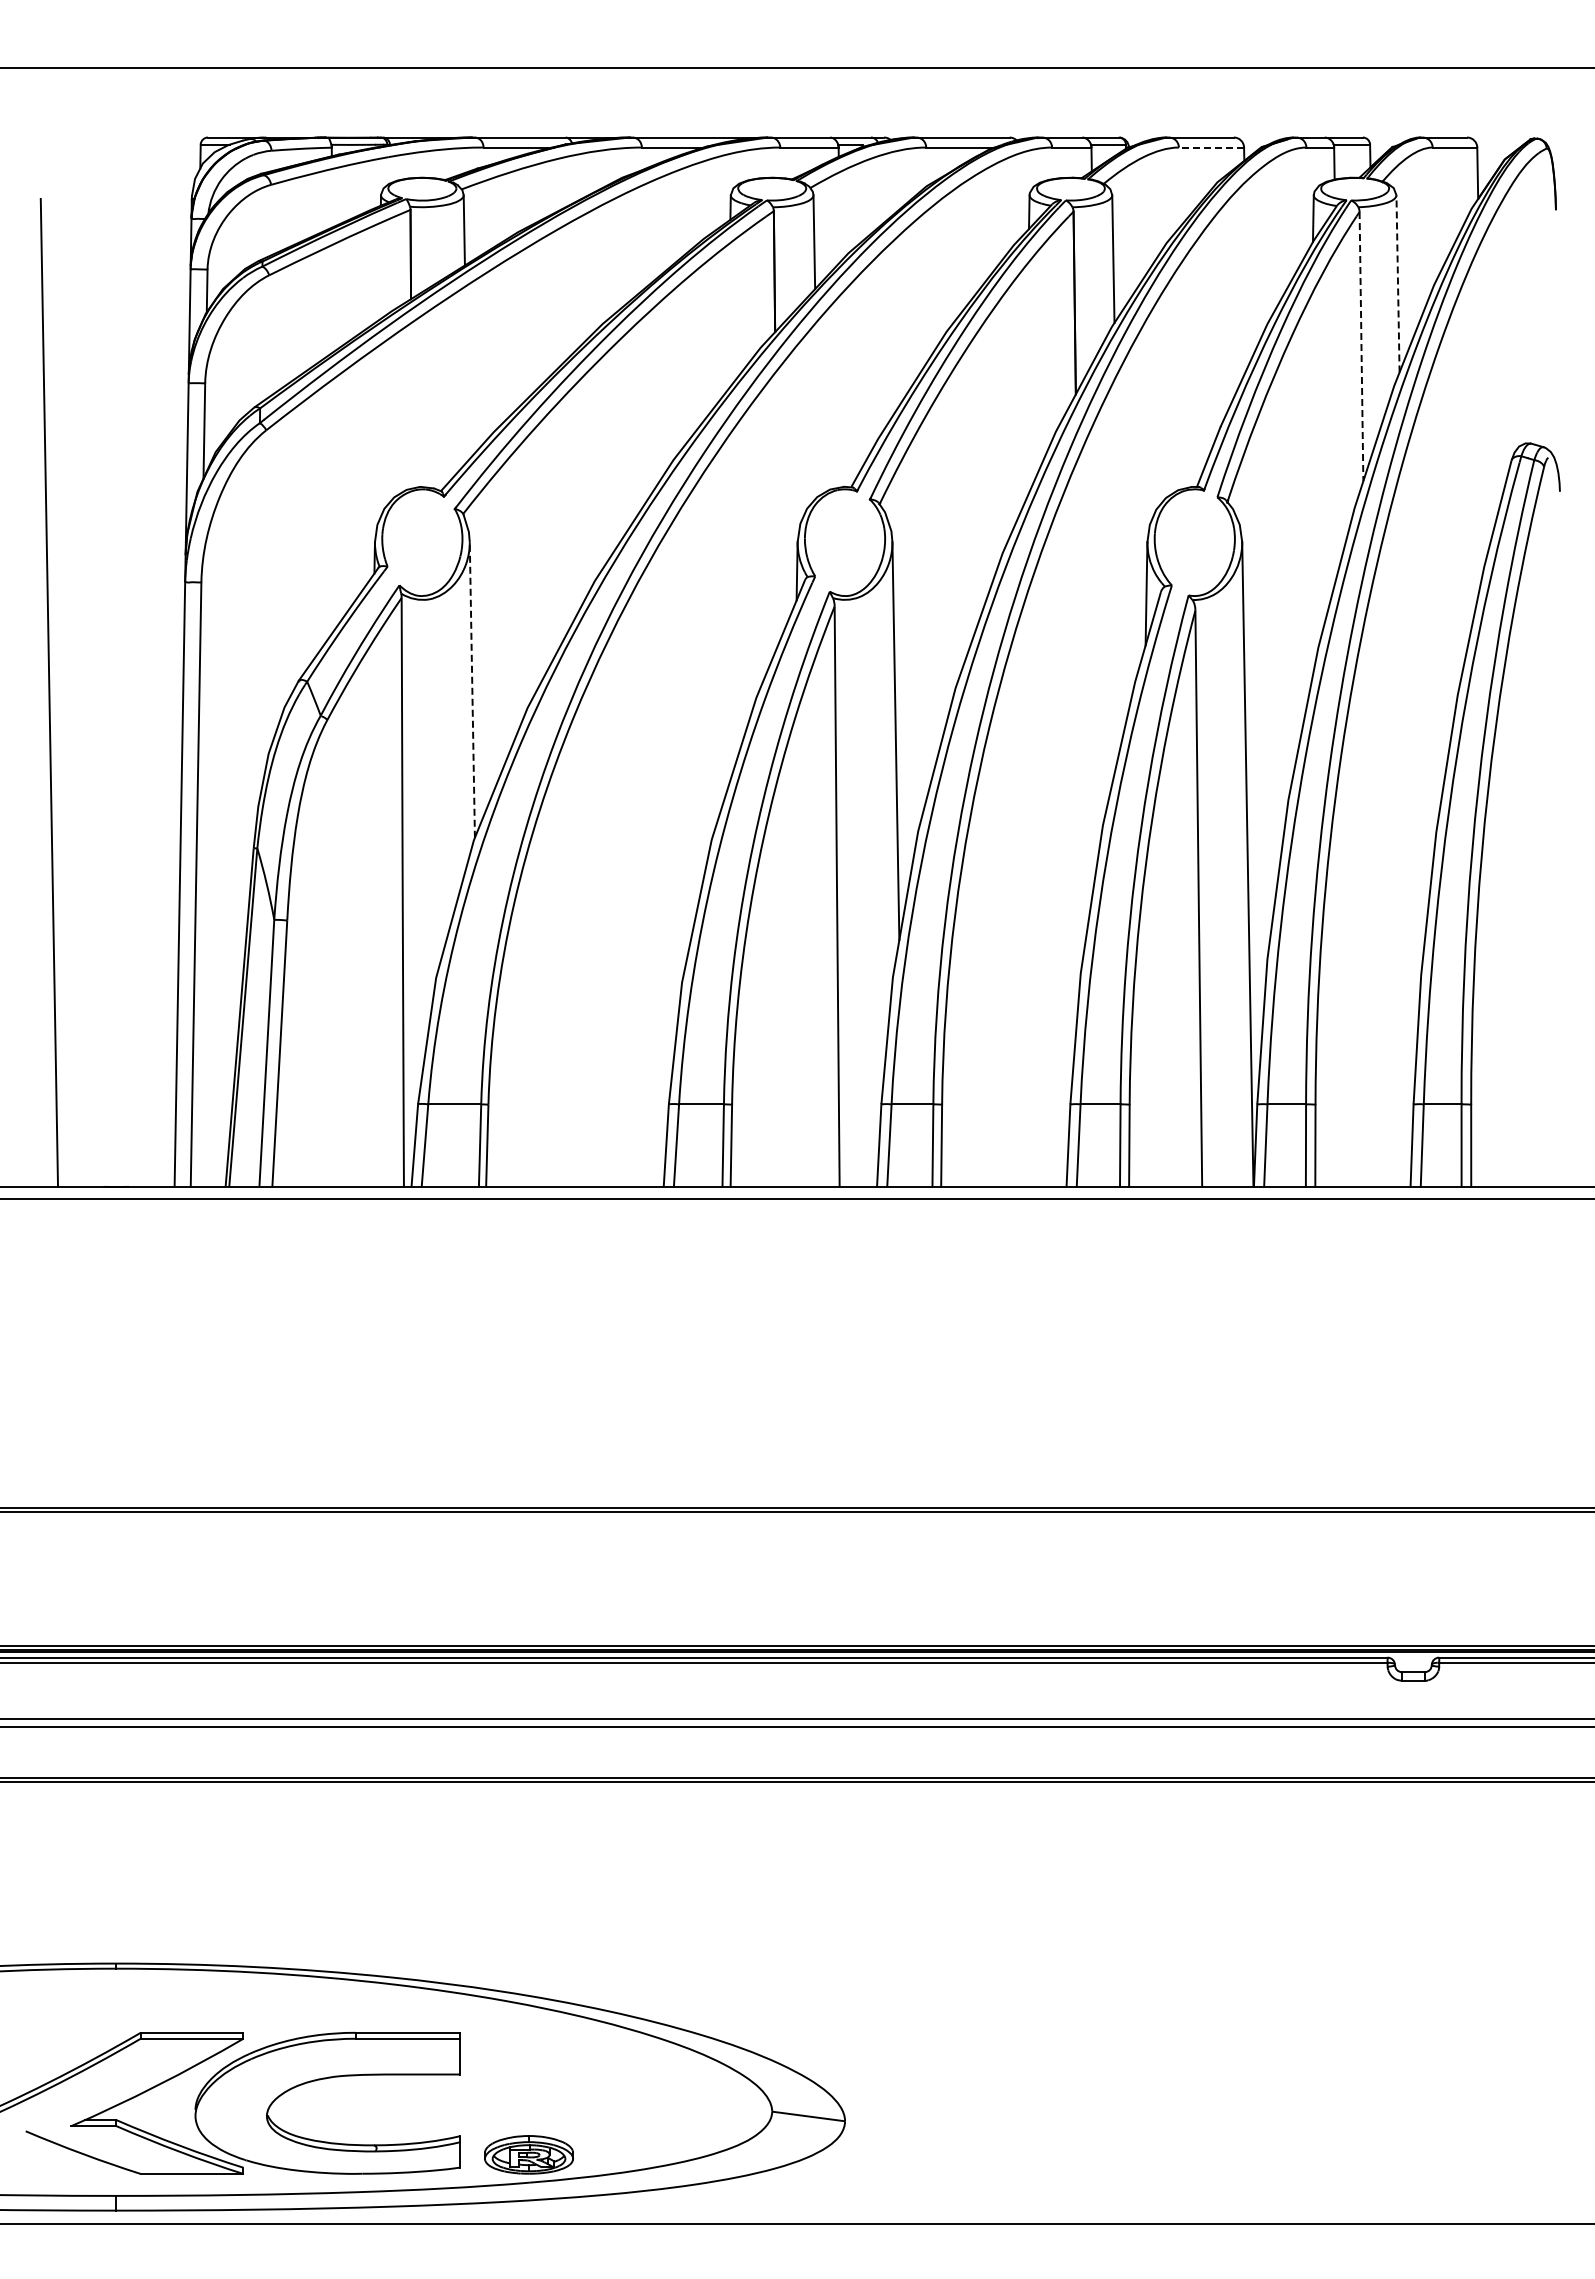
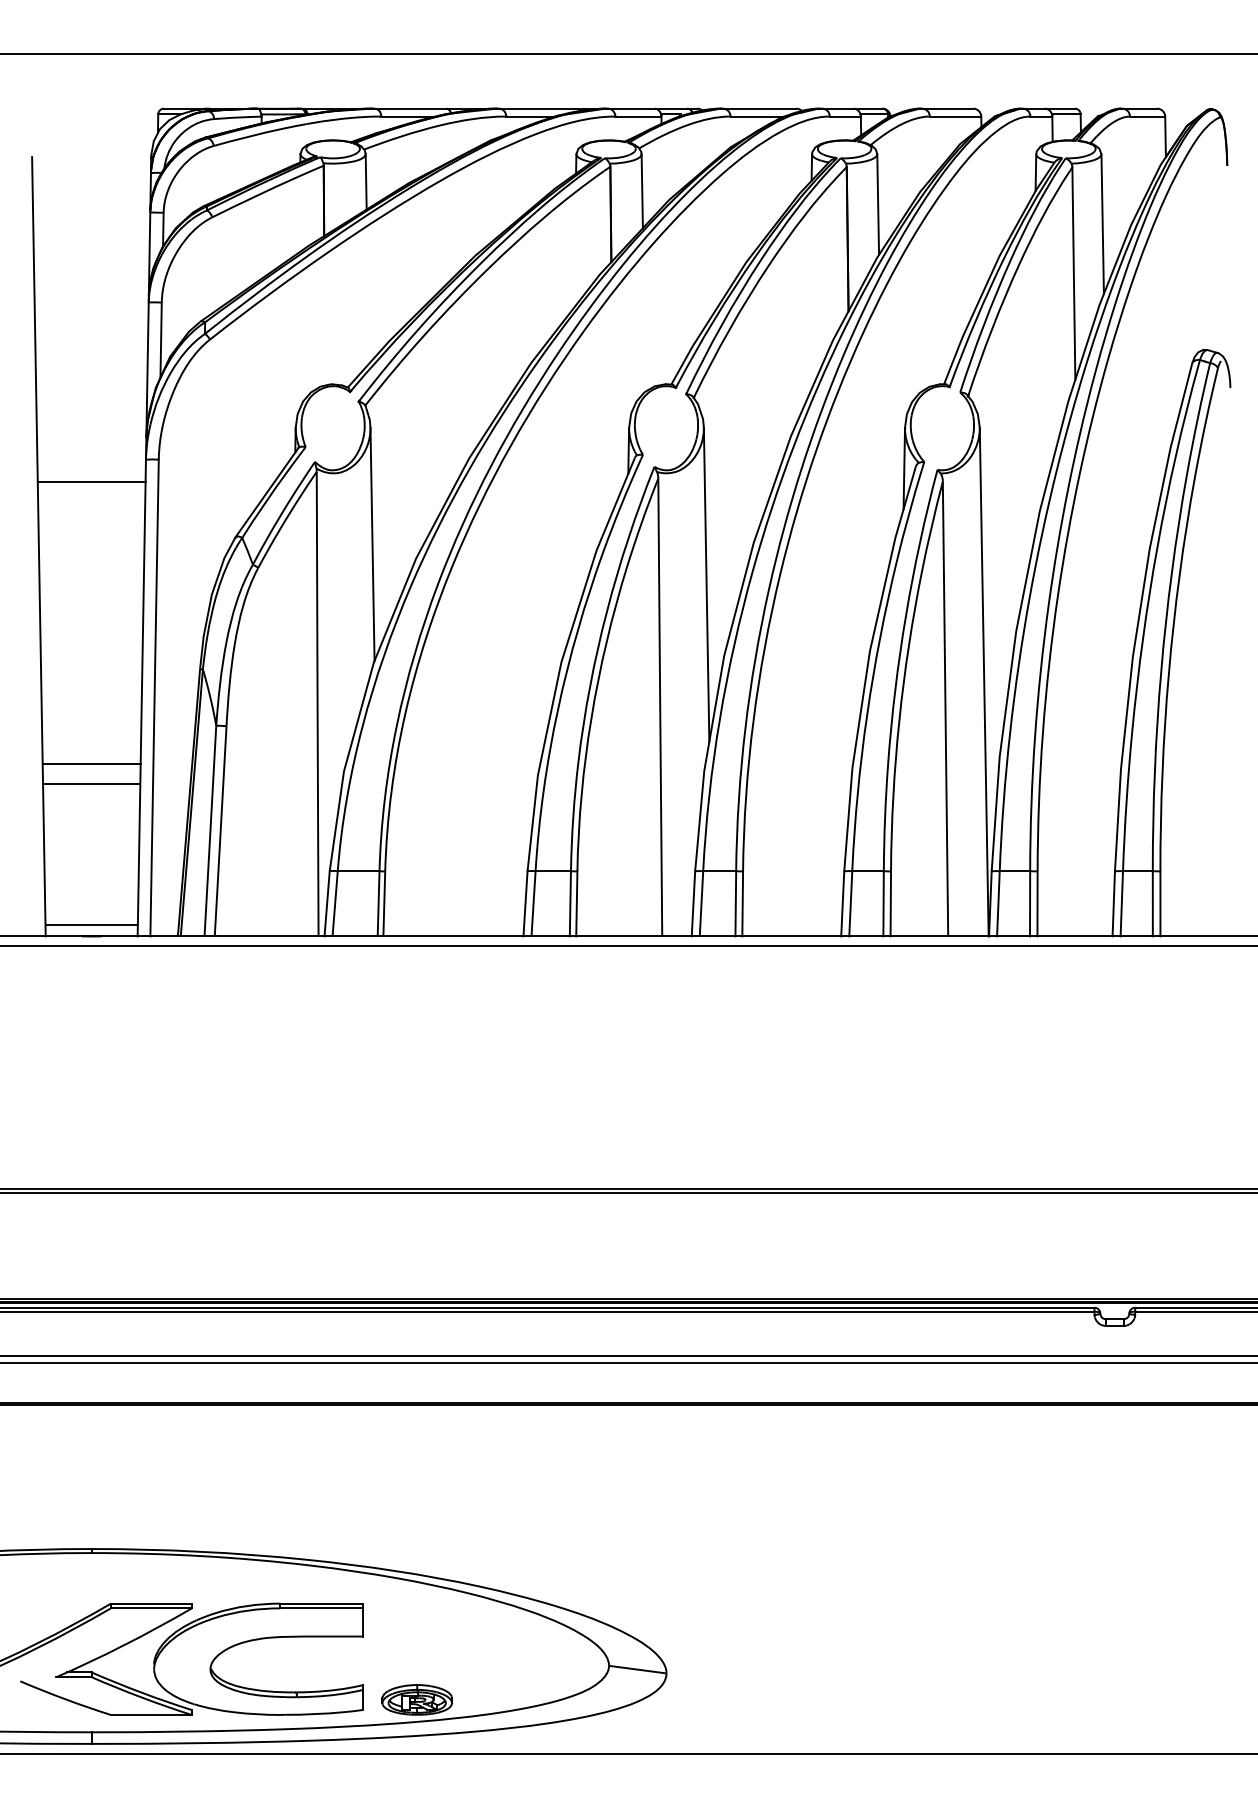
line: (1211, 147) -> (955, 116), dashed -> solid
line: (1398, 283) -> (1103, 223), dashed -> solid
line: (1361, 346) -> (1073, 273), dashed -> solid
line: (115, 611) -> (91, 482), added
line: (472, 689) -> (372, 544), dashed -> solid
line: (116, 968) -> (91, 764), added
line: (116, 993) -> (91, 783), added
line: (115, 1172) -> (91, 925), added

